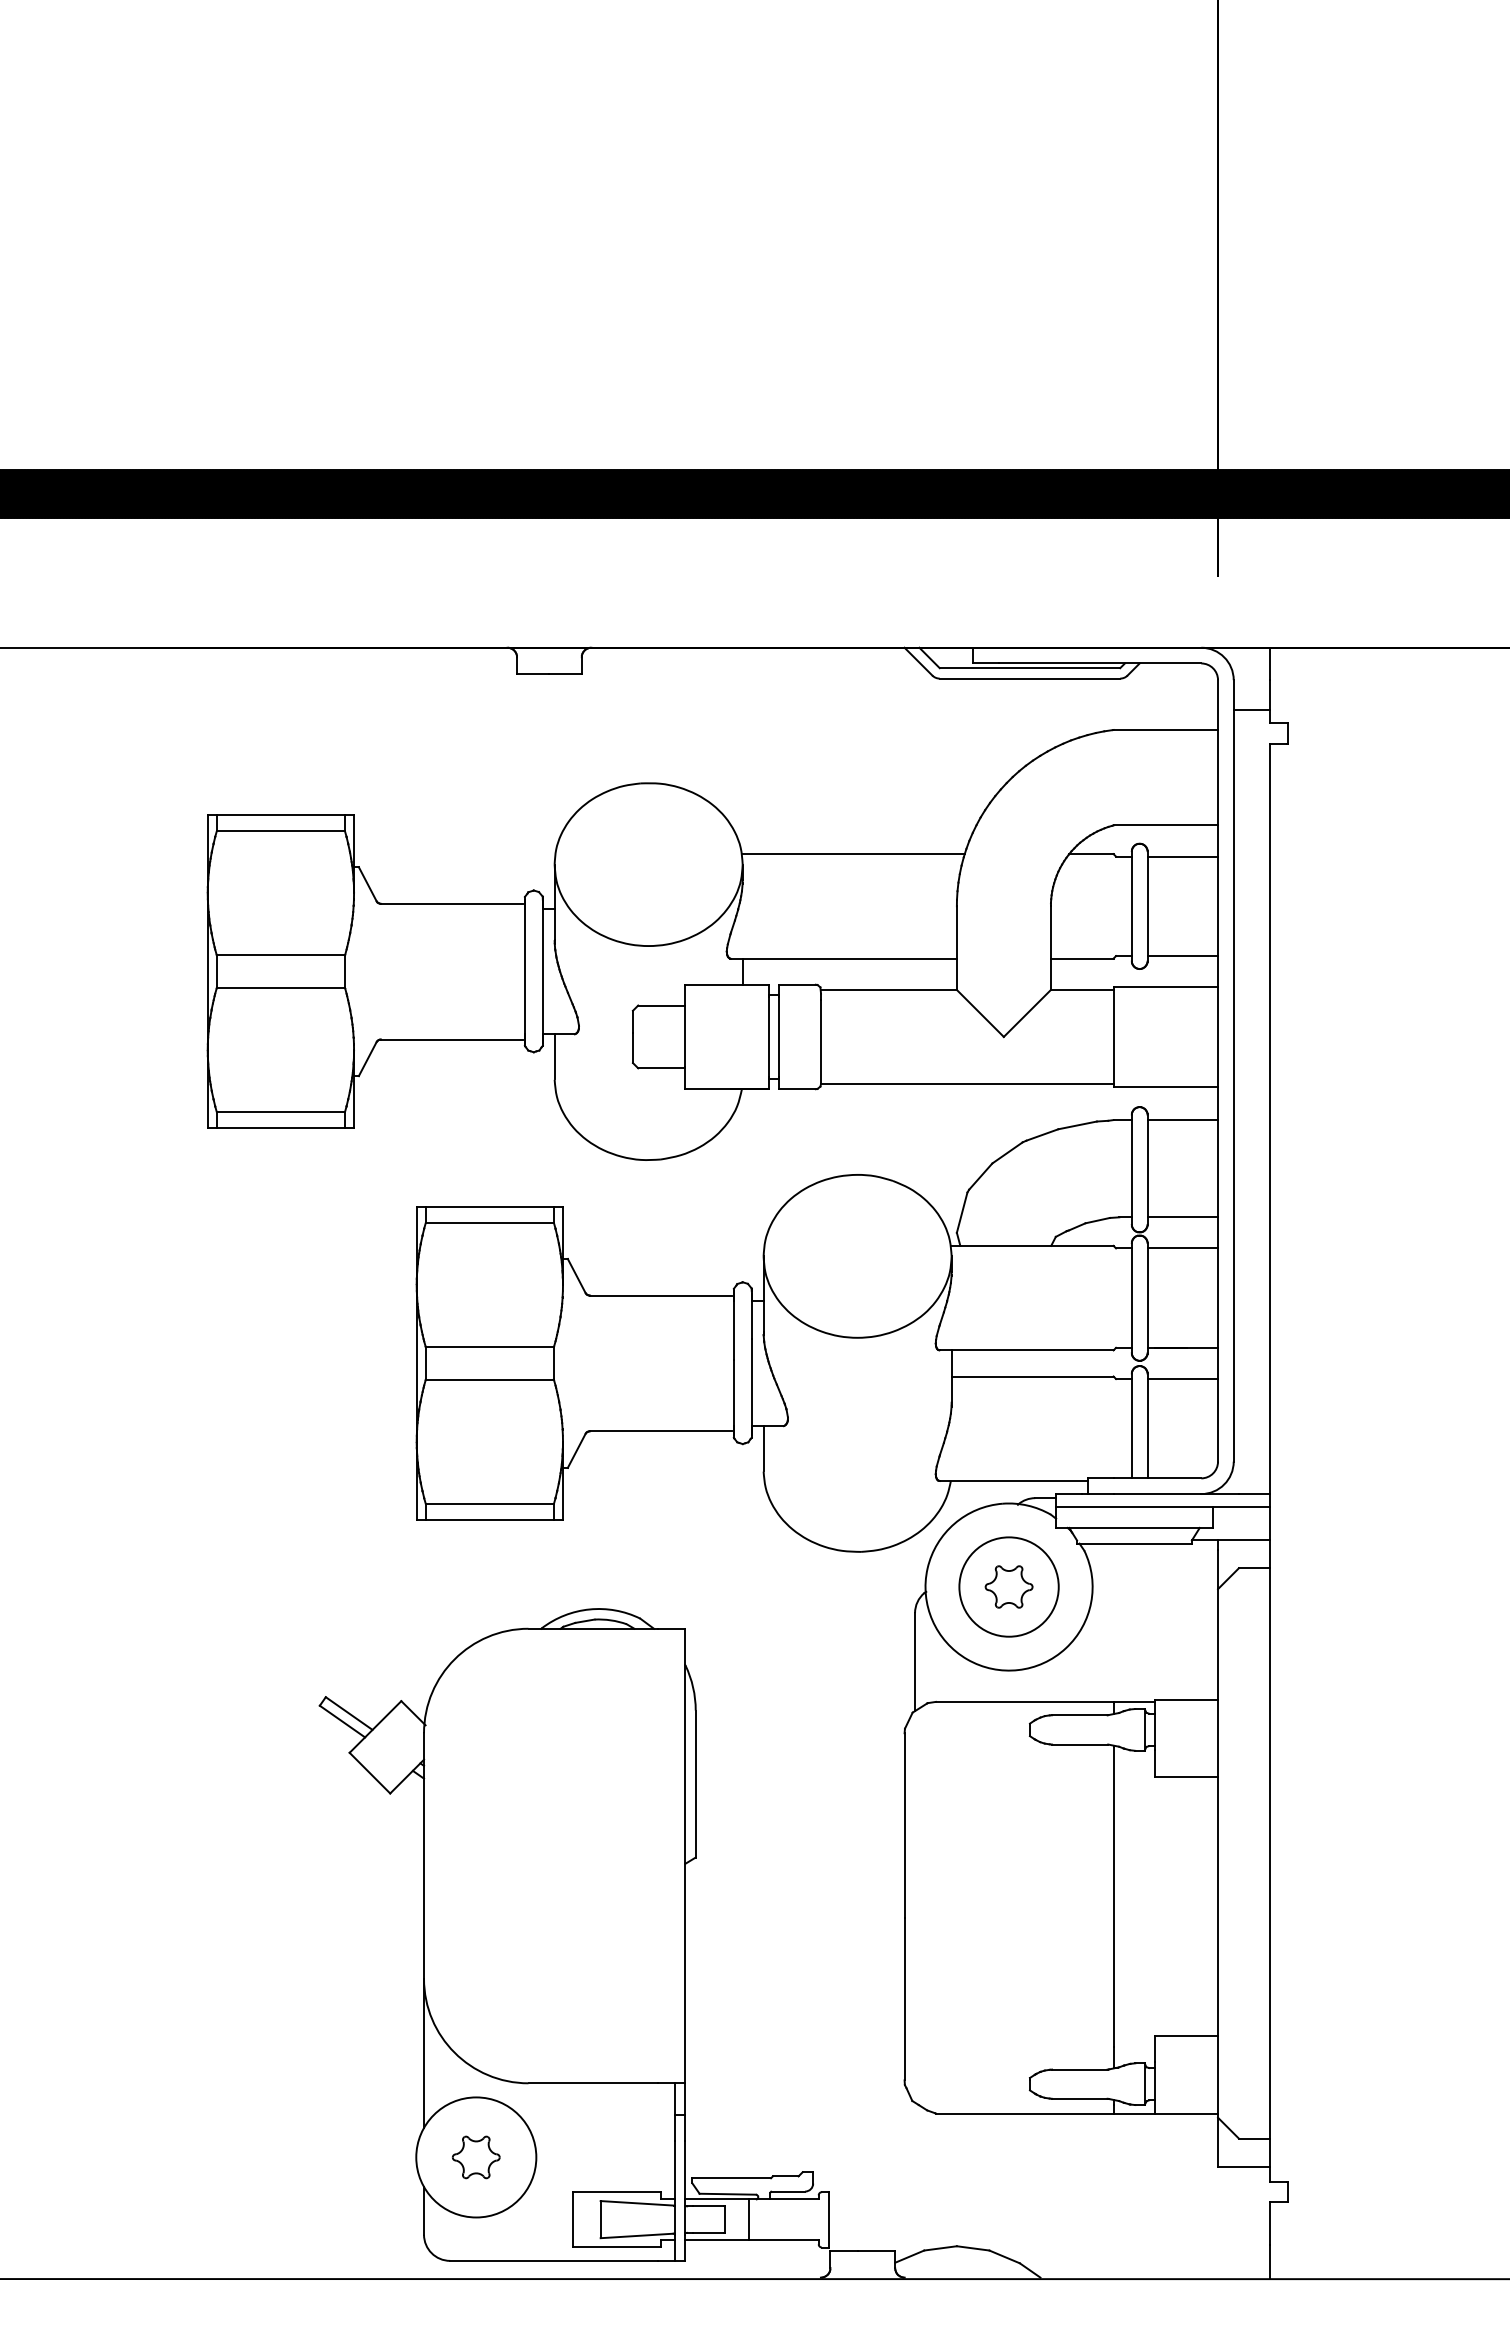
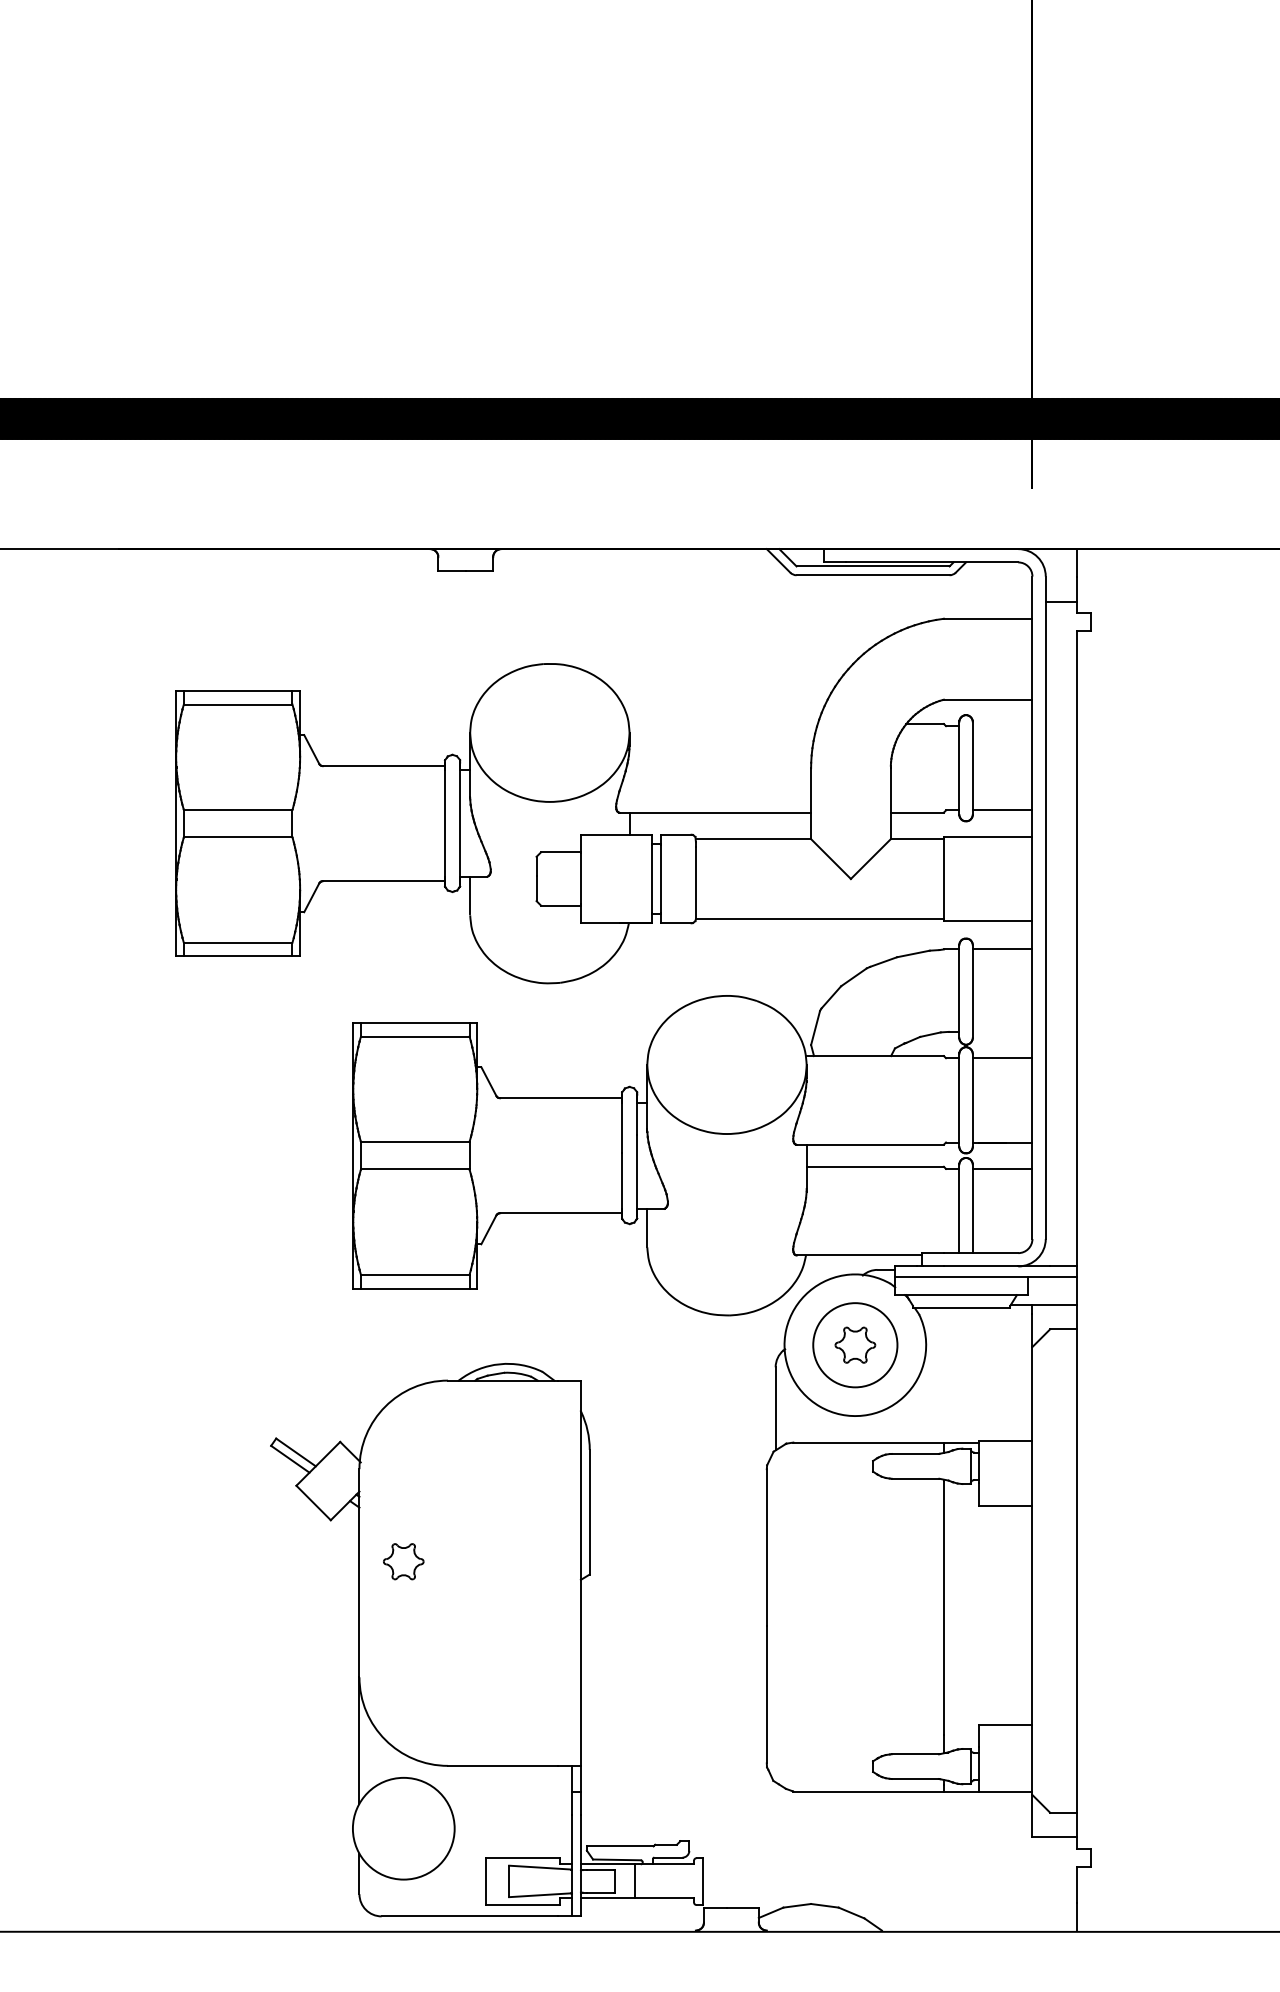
line: (852, 854) -> (722, 724), removed
line: (1182, 856) -> (1002, 726), removed
line: (1182, 1217) -> (1002, 1032), removed
part: (475, 2157) -> (403, 1561), moved

